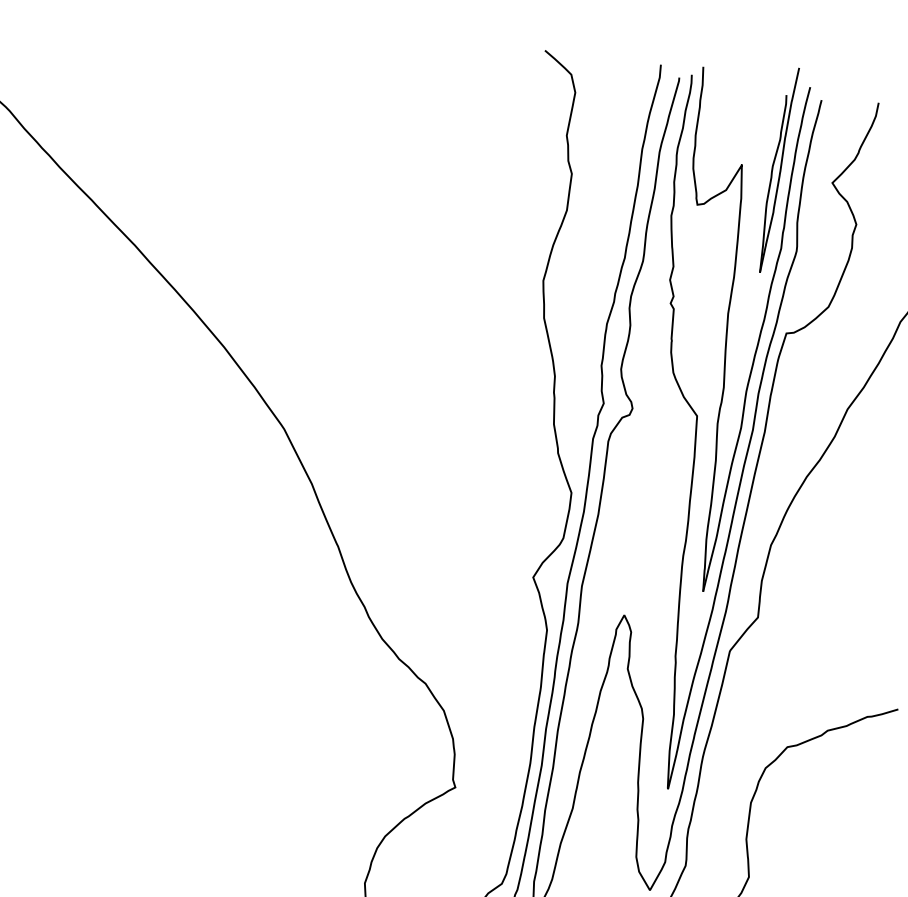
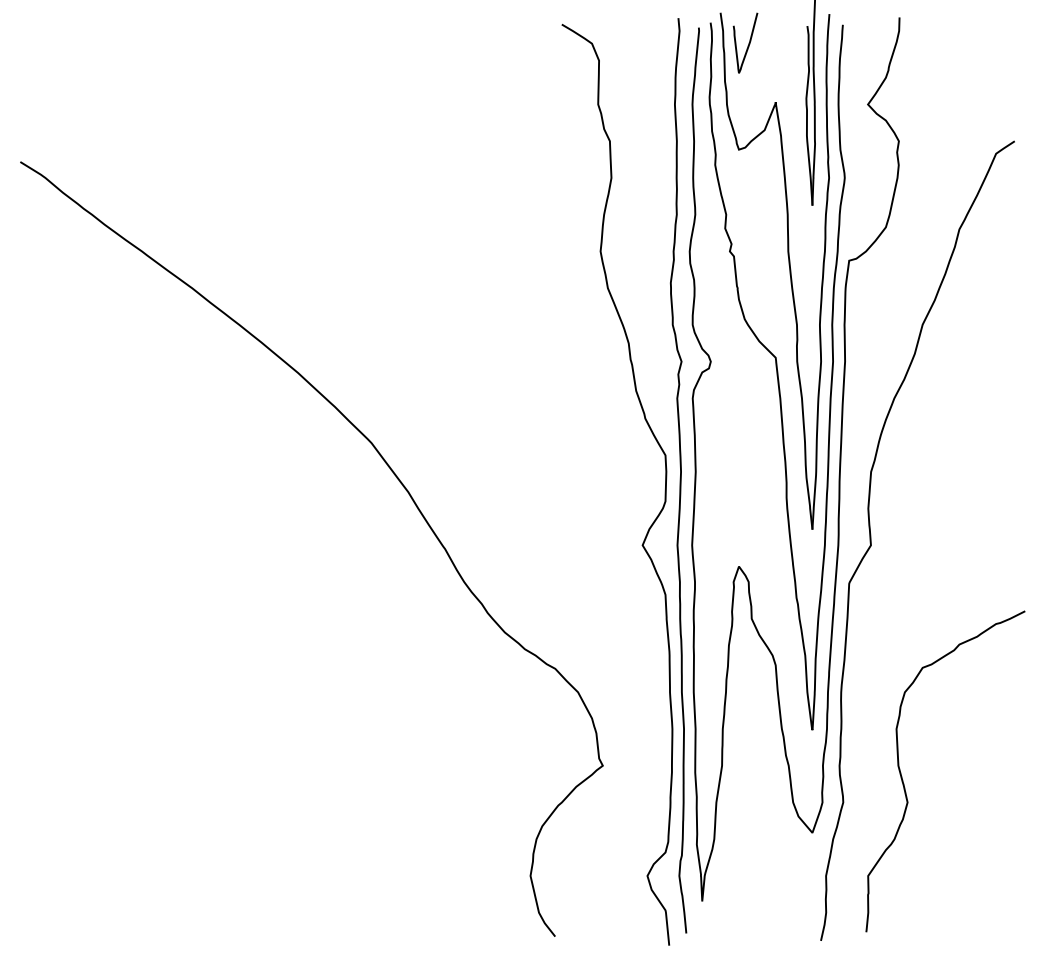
curve: (725, 101) -> (748, 43), added

